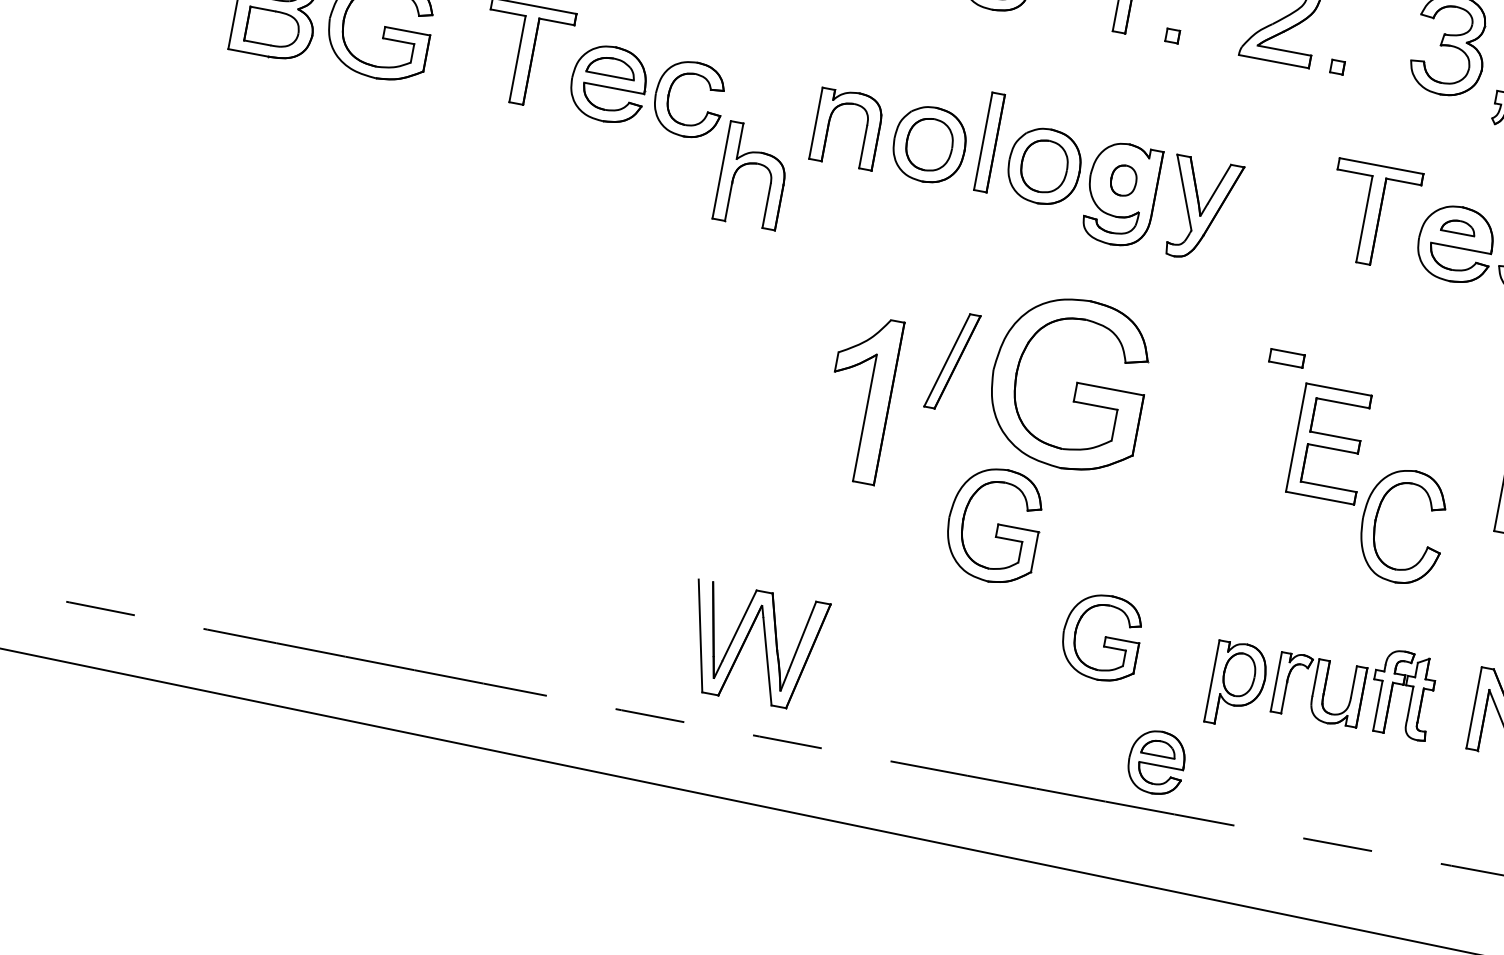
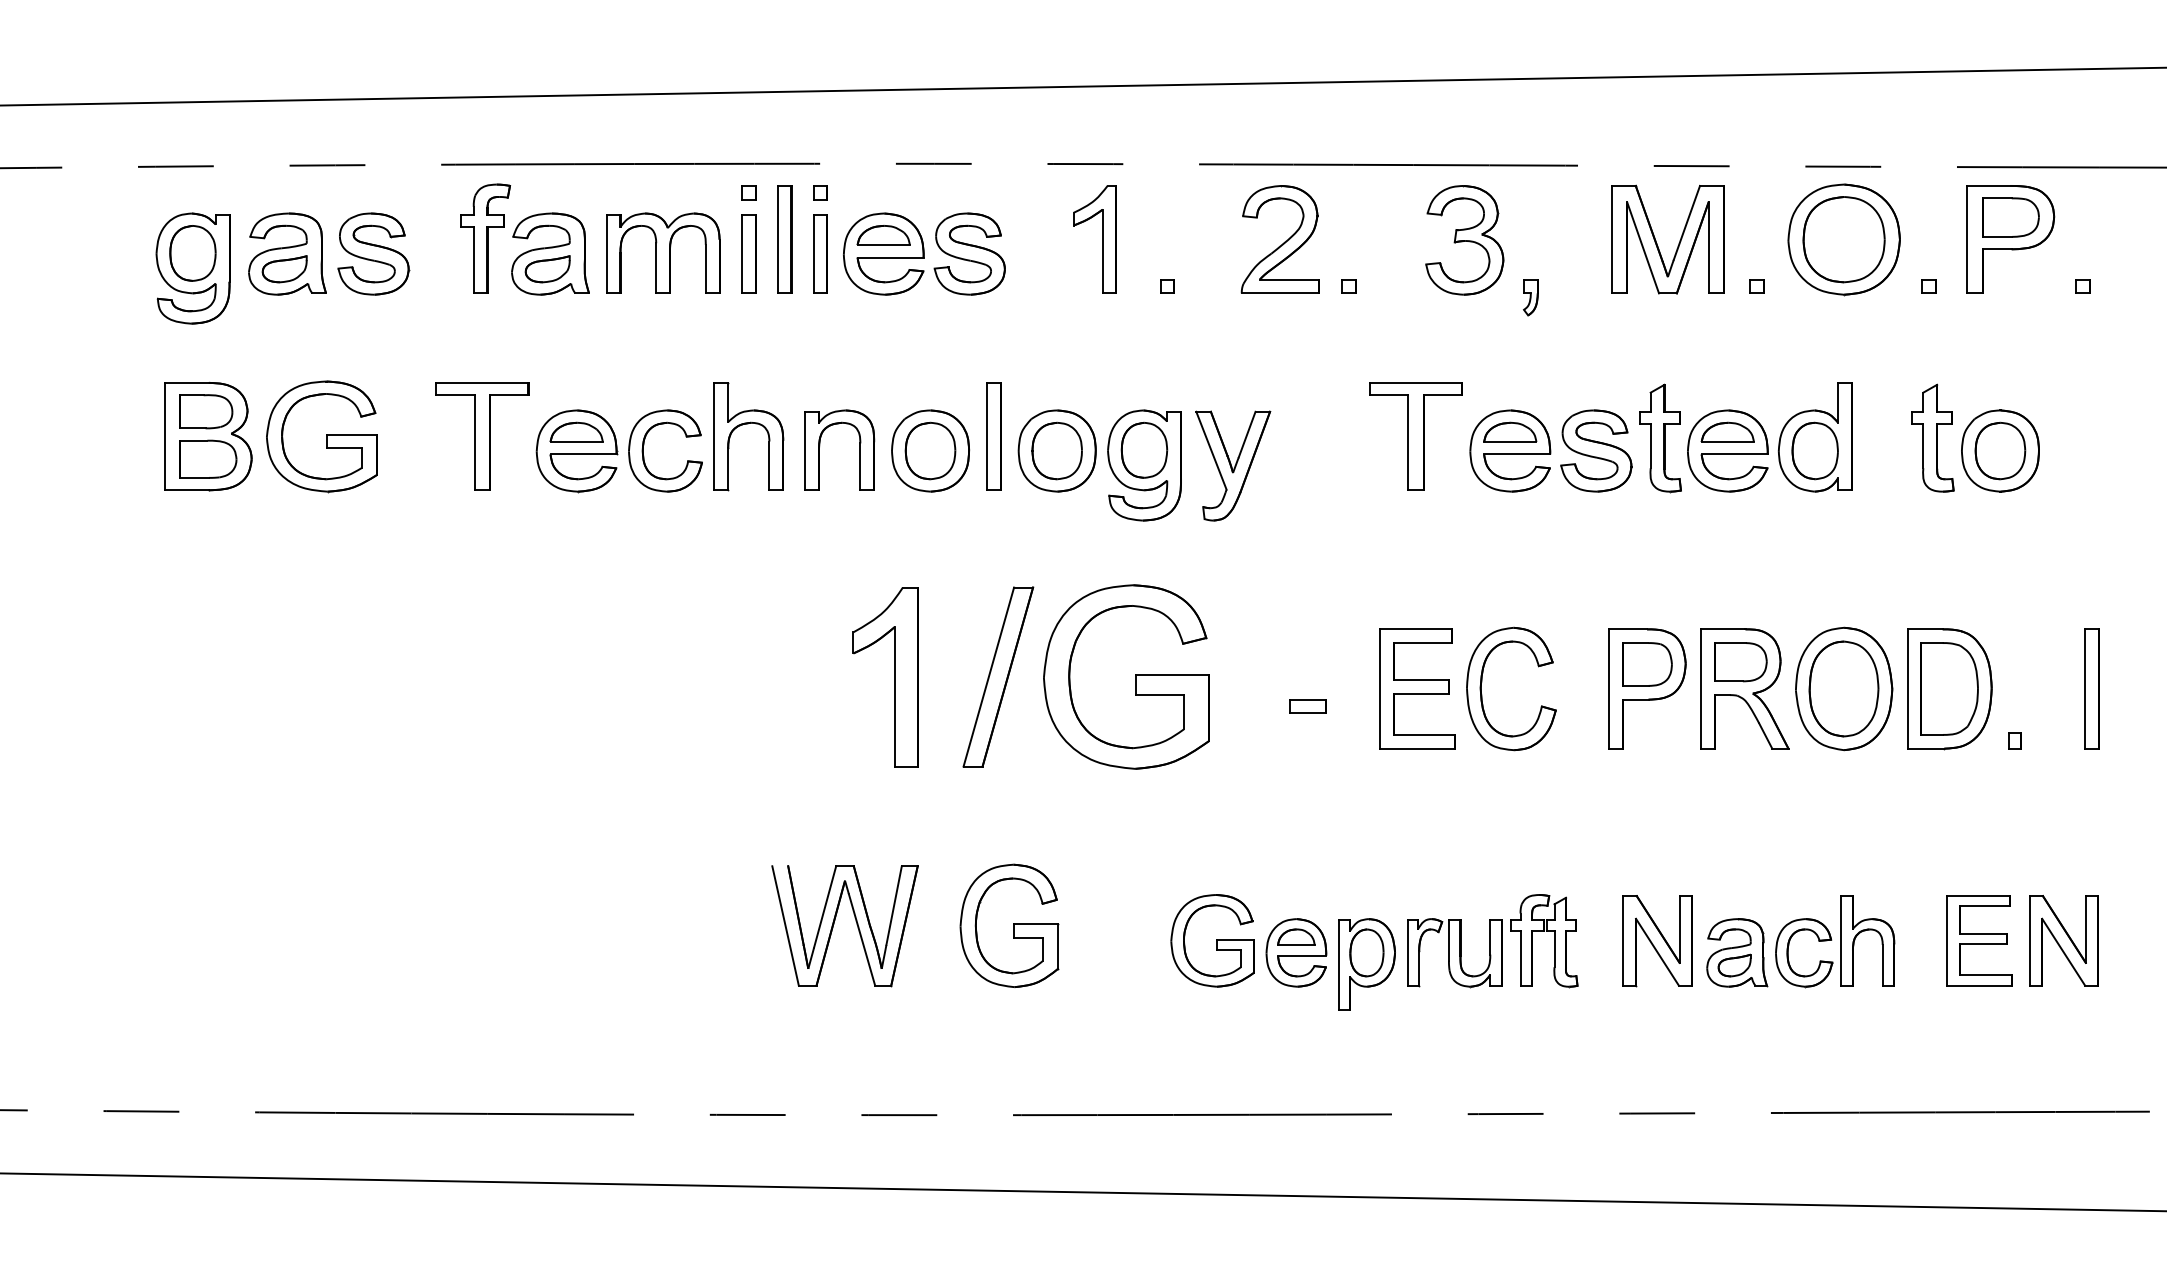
part: (754, 164) -> (748, 424), moved
part: (1123, 180) -> (1144, 449), size x1.67
part: (1459, 226) -> (1510, 431), size x1.43
part: (1286, 358) -> (1307, 706), moved
part: (952, 360) -> (998, 676), size x1.67
part: (868, 400) -> (894, 677), moved
part: (1378, 515) -> (1482, 682), moved
part: (993, 524) -> (1009, 925), moved
part: (745, 643) -> (834, 924), moved
part: (1156, 762) -> (1296, 952), moved

